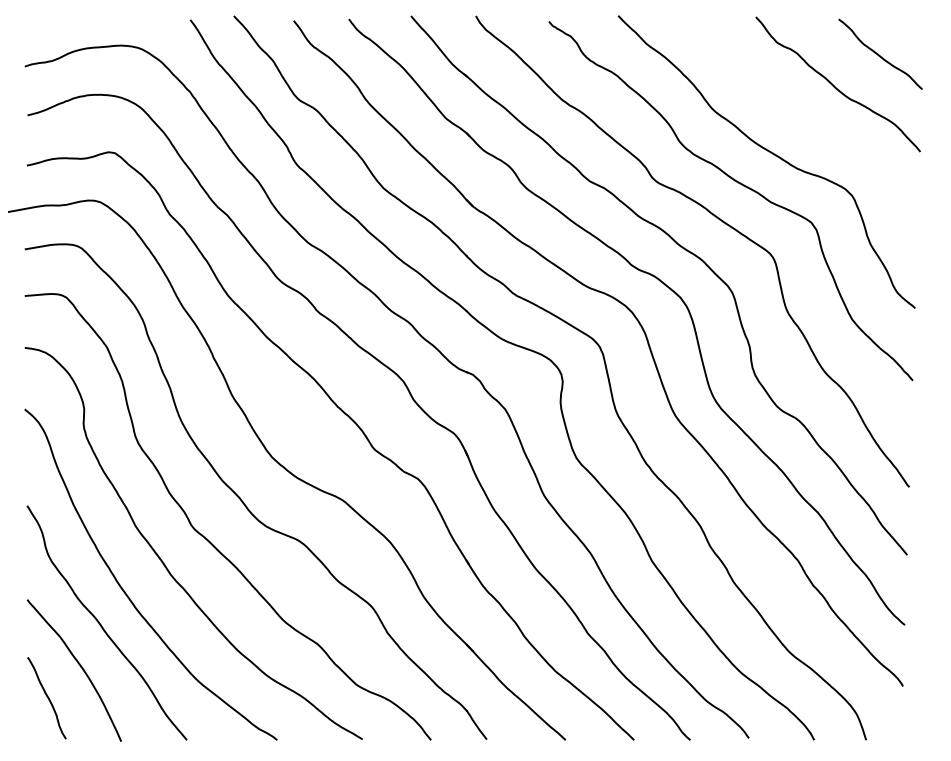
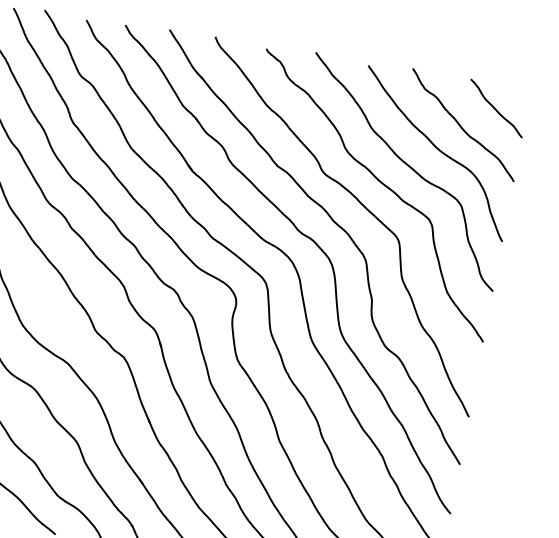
curve: (808, 124) -> (438, 150), added

